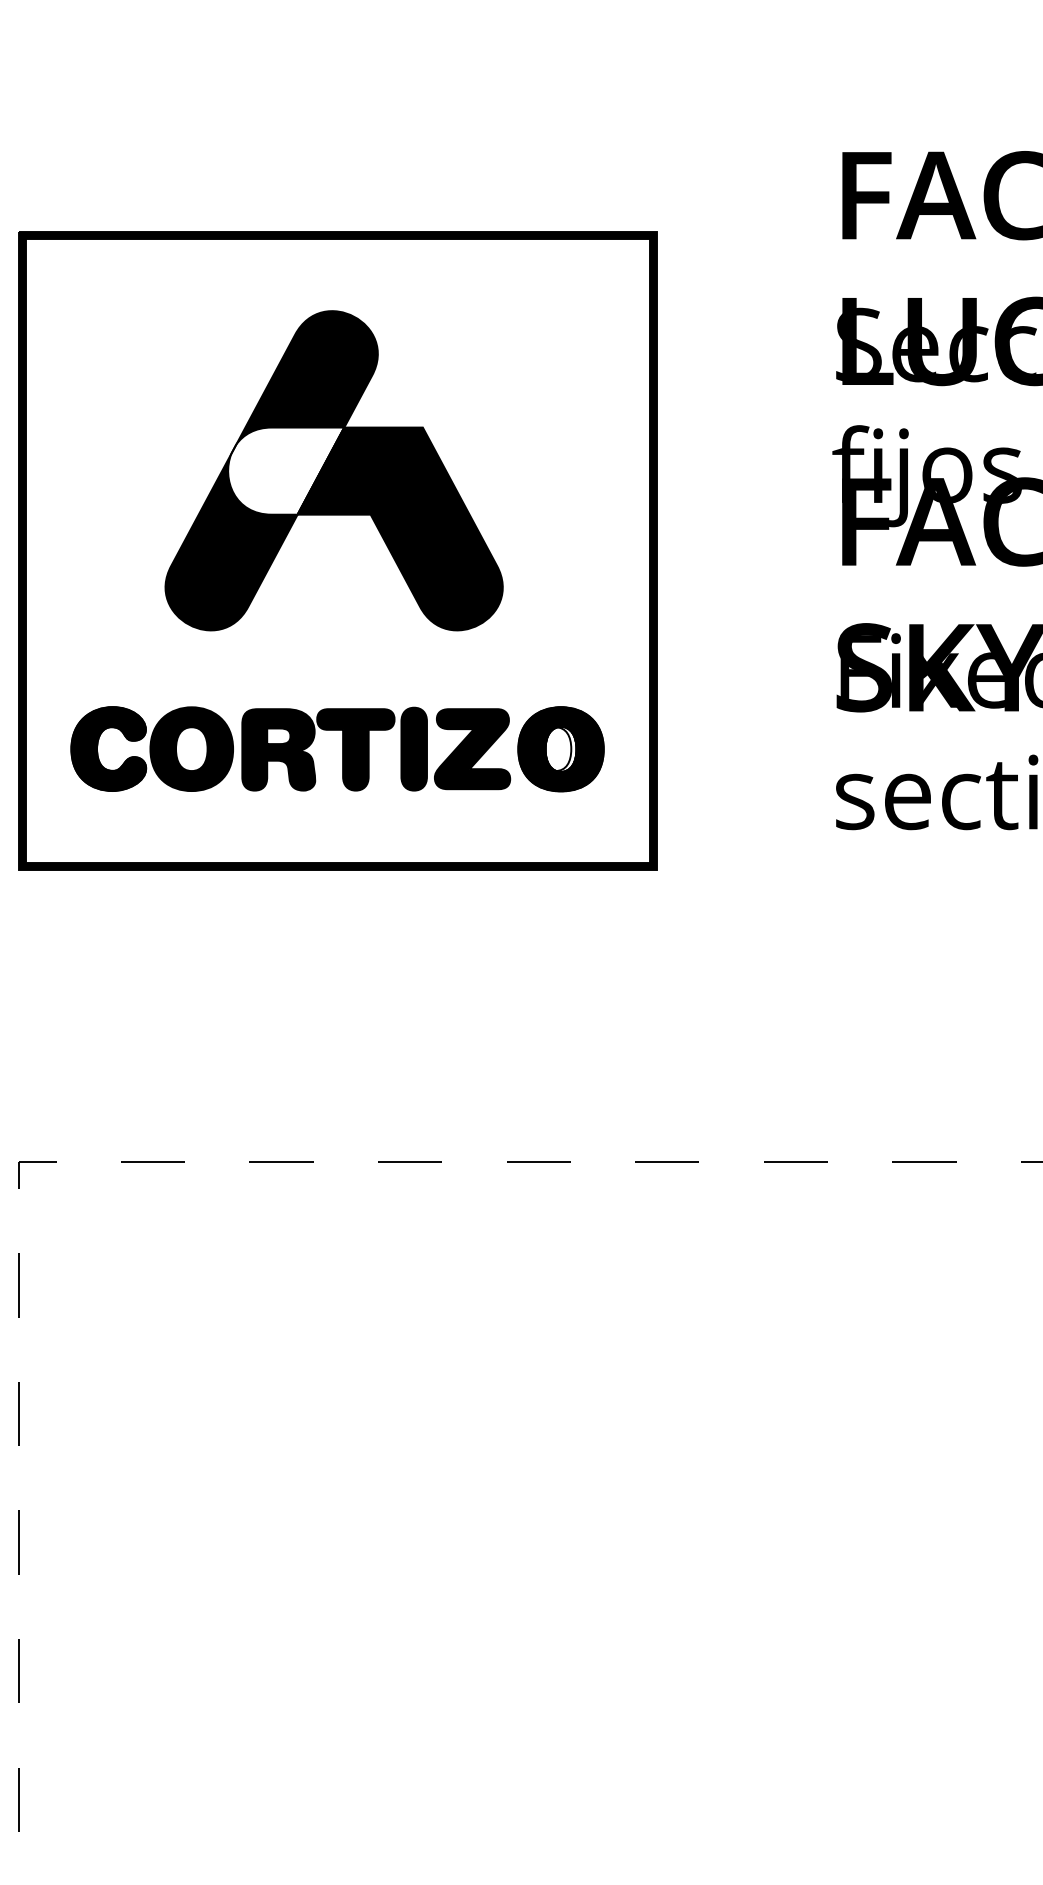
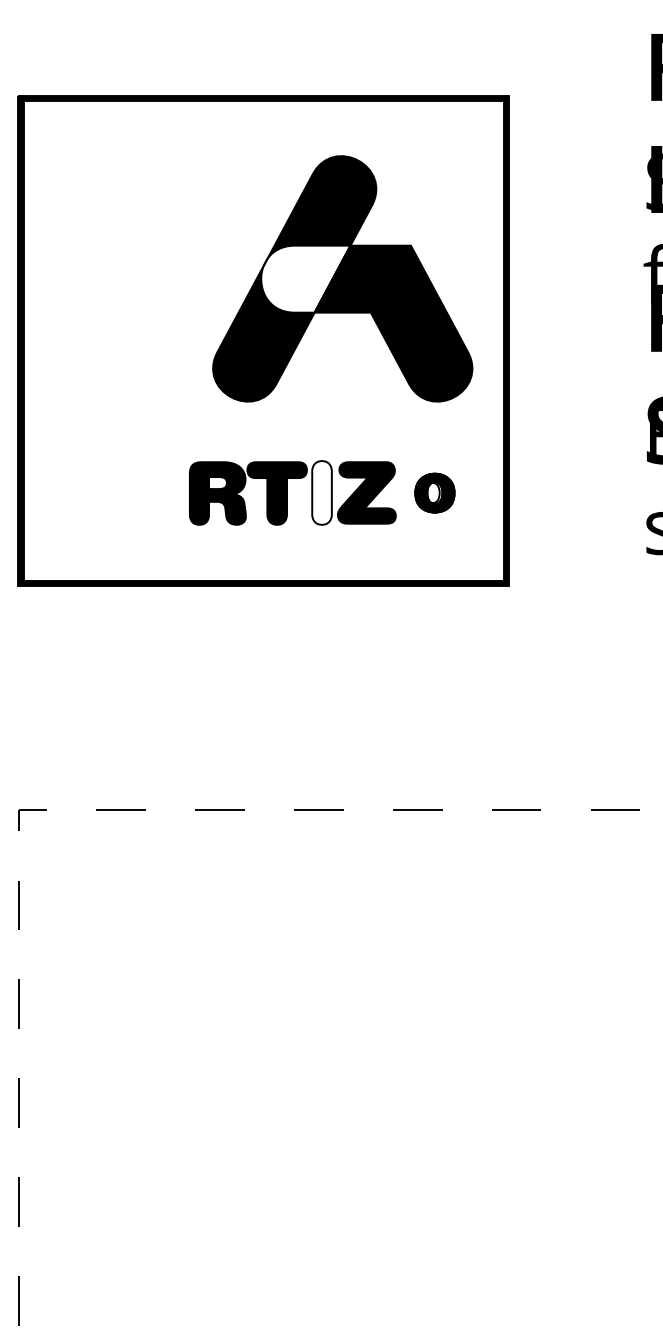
part: (333, 470) -> (342, 278), moved
part: (151, 748) -> (120, 492), removed
fill: (413, 748) -> (321, 492), removed
part: (560, 749) -> (434, 493), size x0.6

